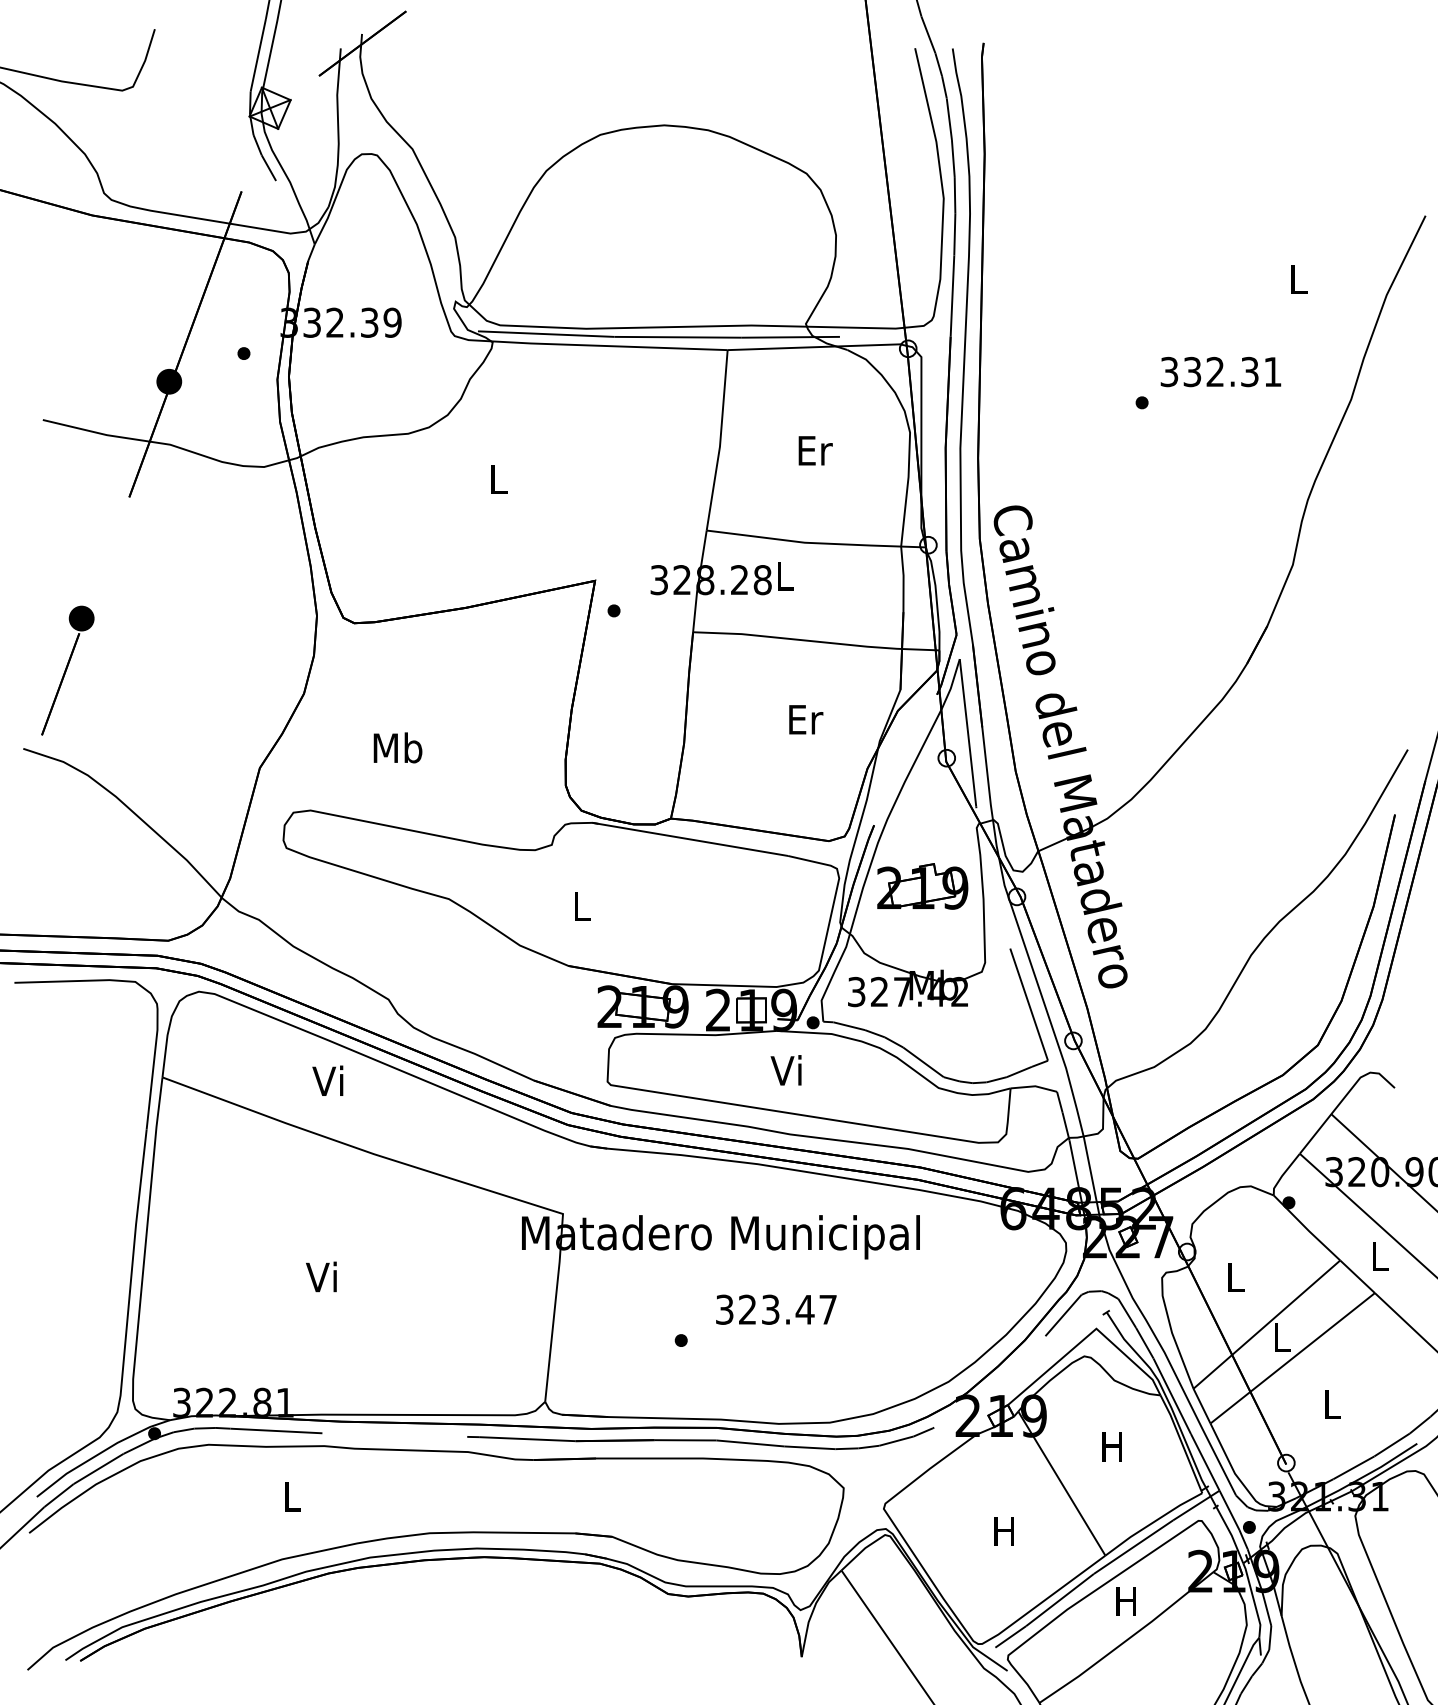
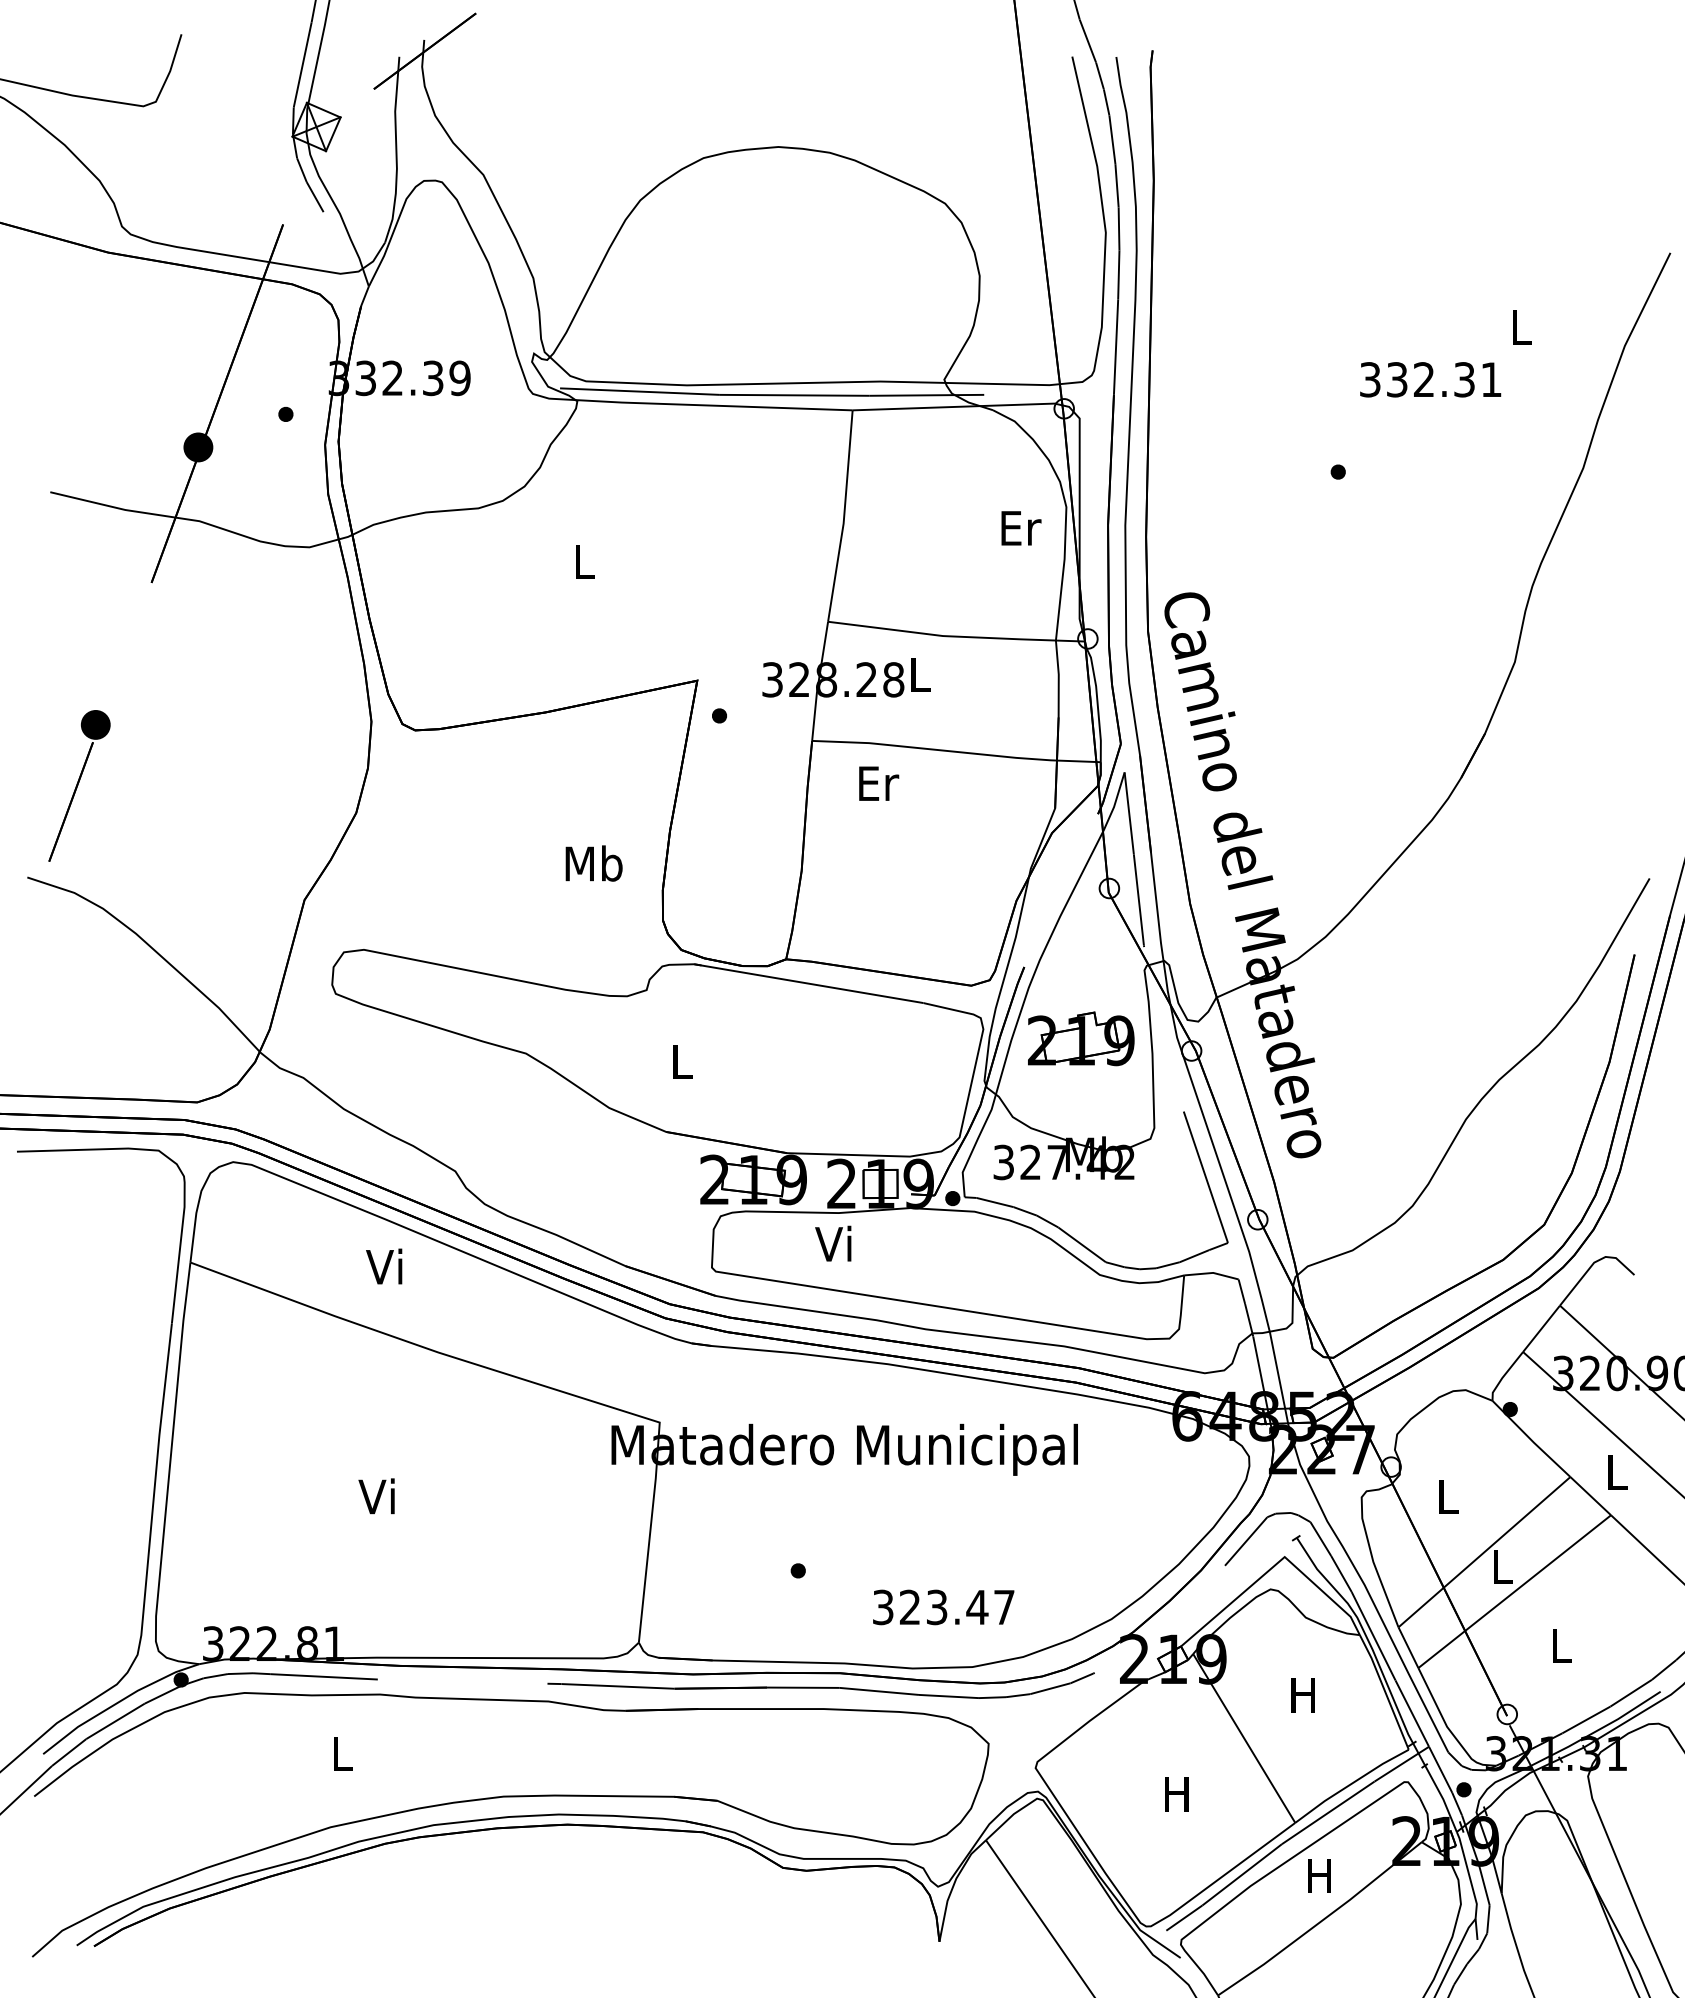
text: (1220, 372) -> (1430, 380), moved
text: (815, 450) -> (1021, 527), moved
text: (806, 719) -> (879, 783), moved
text: (397, 747) -> (593, 863), moved
text: (785, 1070) -> (832, 1243), moved
text: (776, 1309) -> (943, 1607), moved

